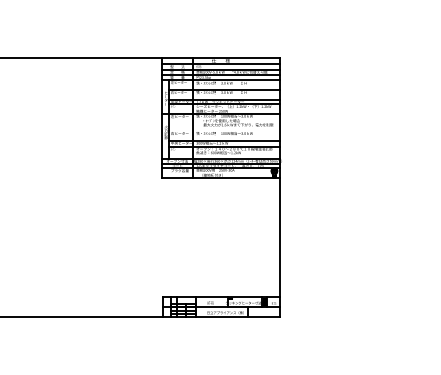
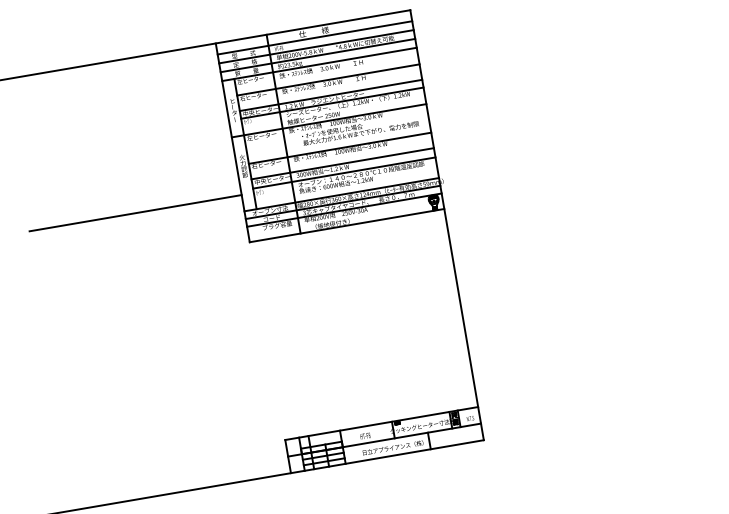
line: (224, 131) -> (339, 148), added
line: (97, 149) -> (134, 213), added

